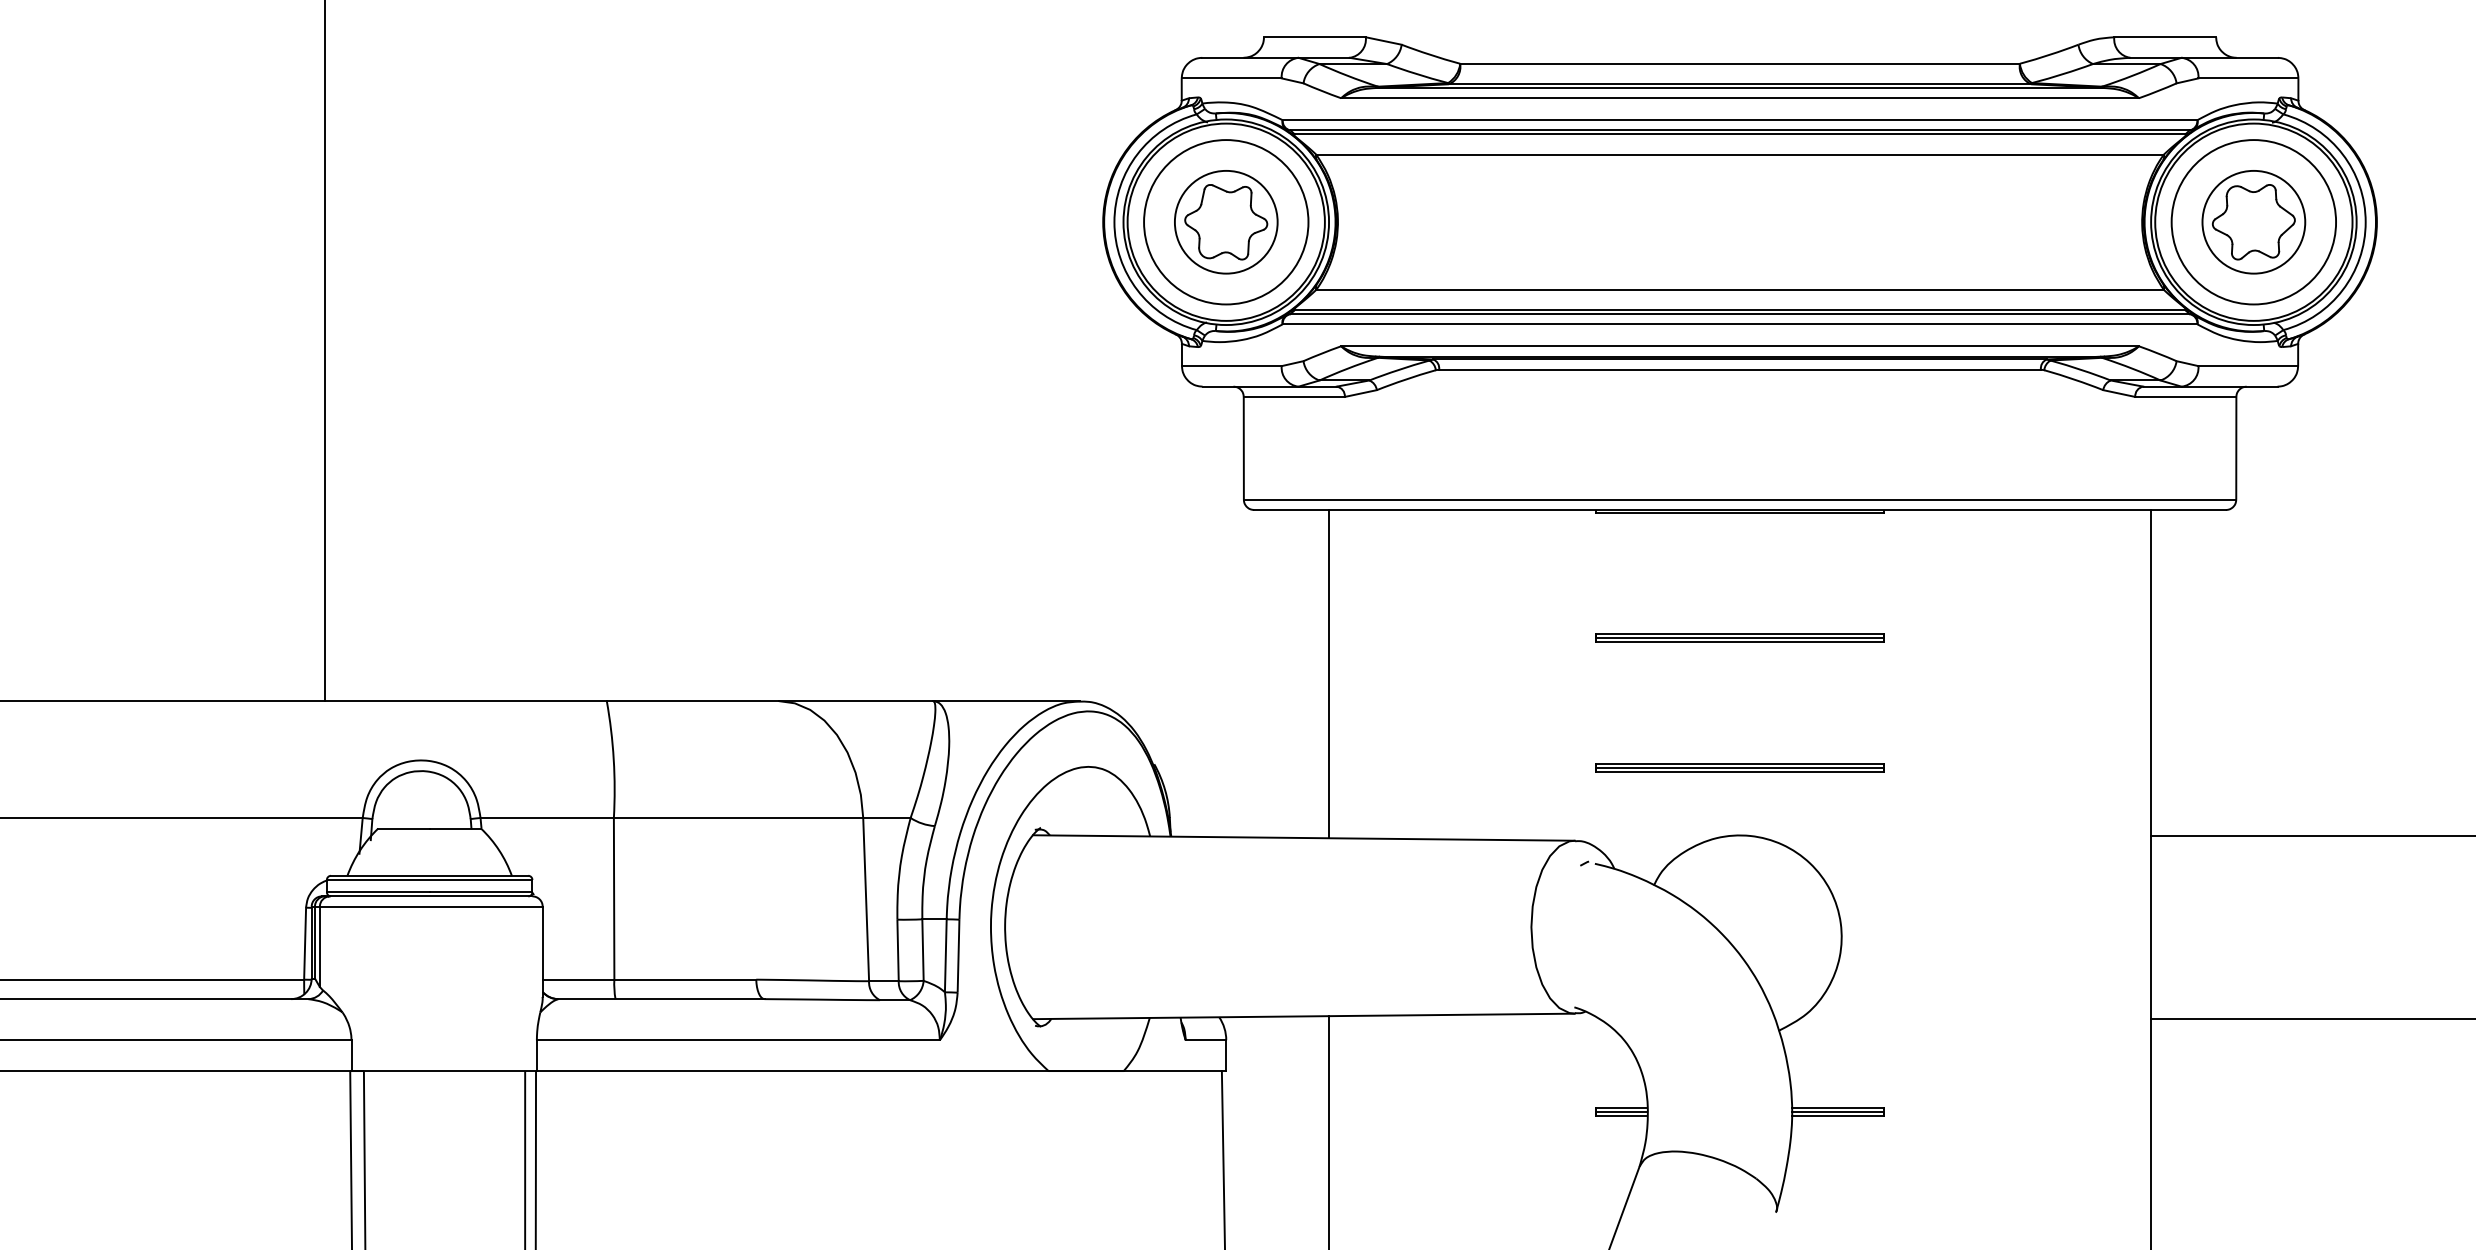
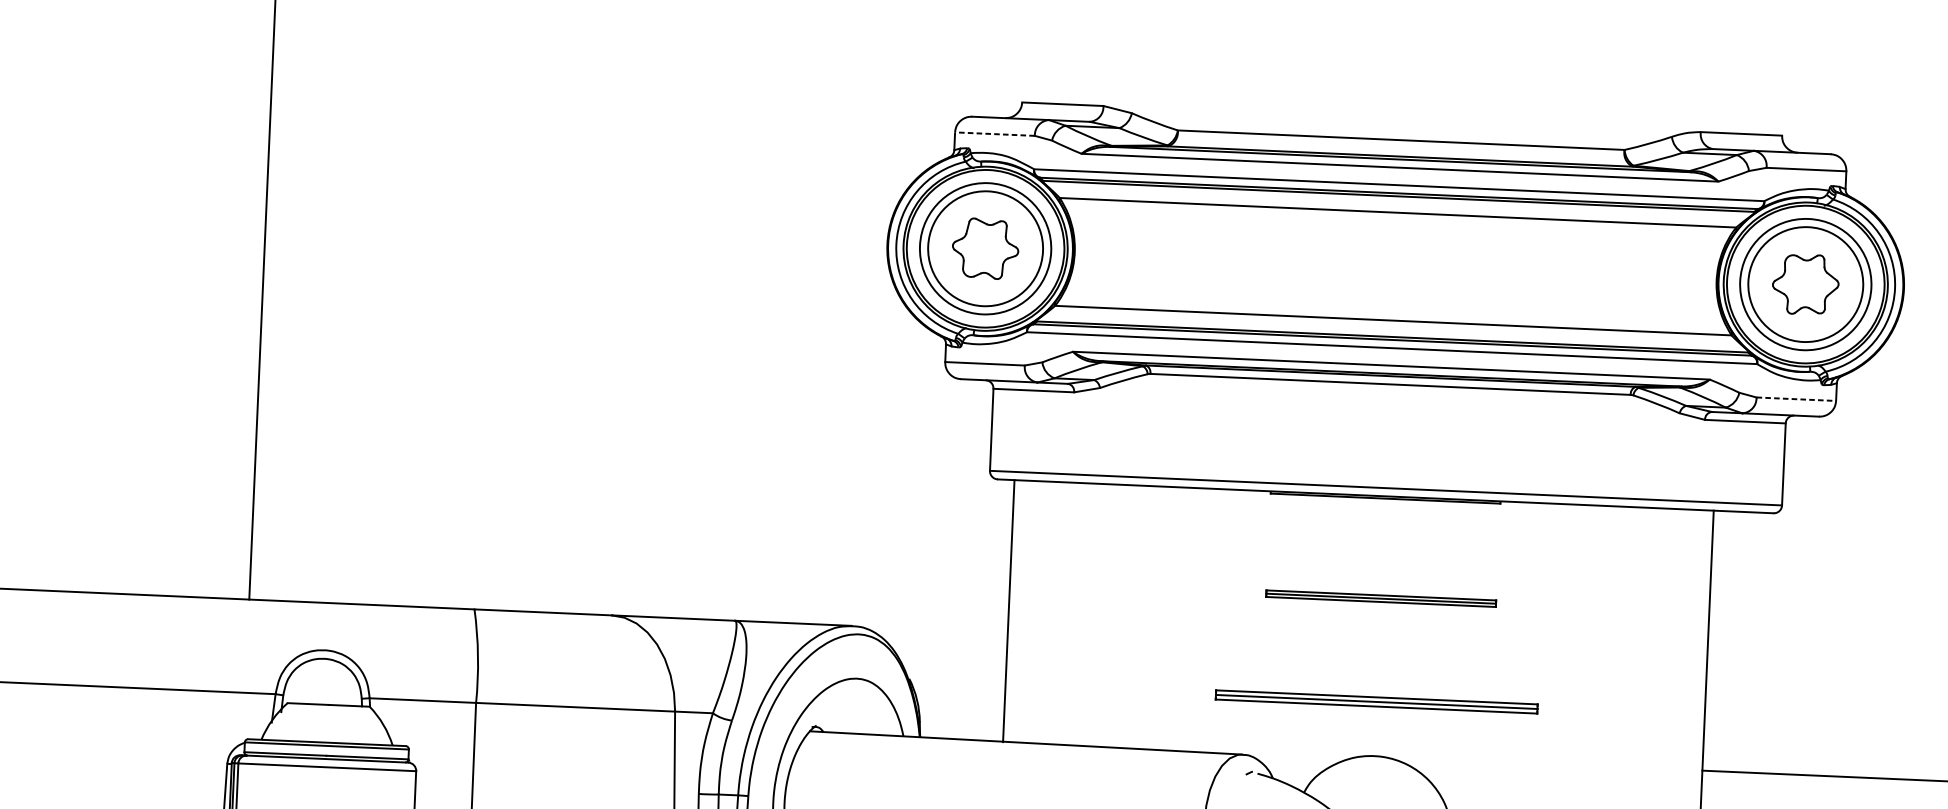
line: (1231, 78) -> (994, 134), solid -> dashed
circle: (1225, 221) -> (985, 248), size x1.4
circle: (2253, 221) -> (1805, 283), size x1.4
line: (2248, 366) -> (1796, 399), solid -> dashed
line: (1329, 673) -> (1009, 610), moved
part: (1739, 767) -> (1376, 701), size x1.4

